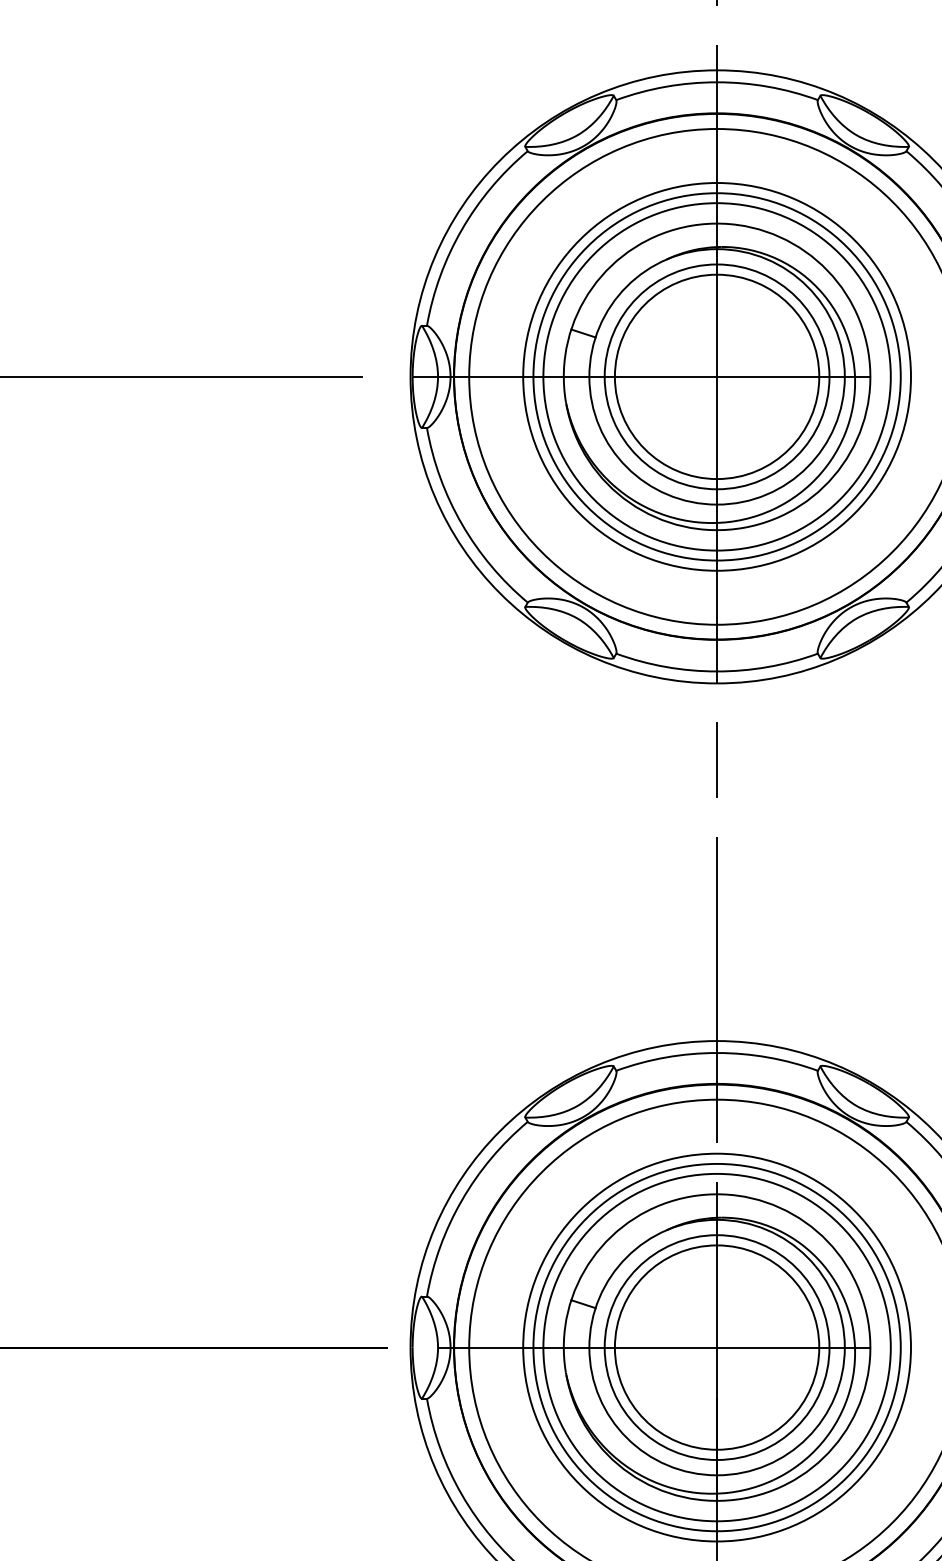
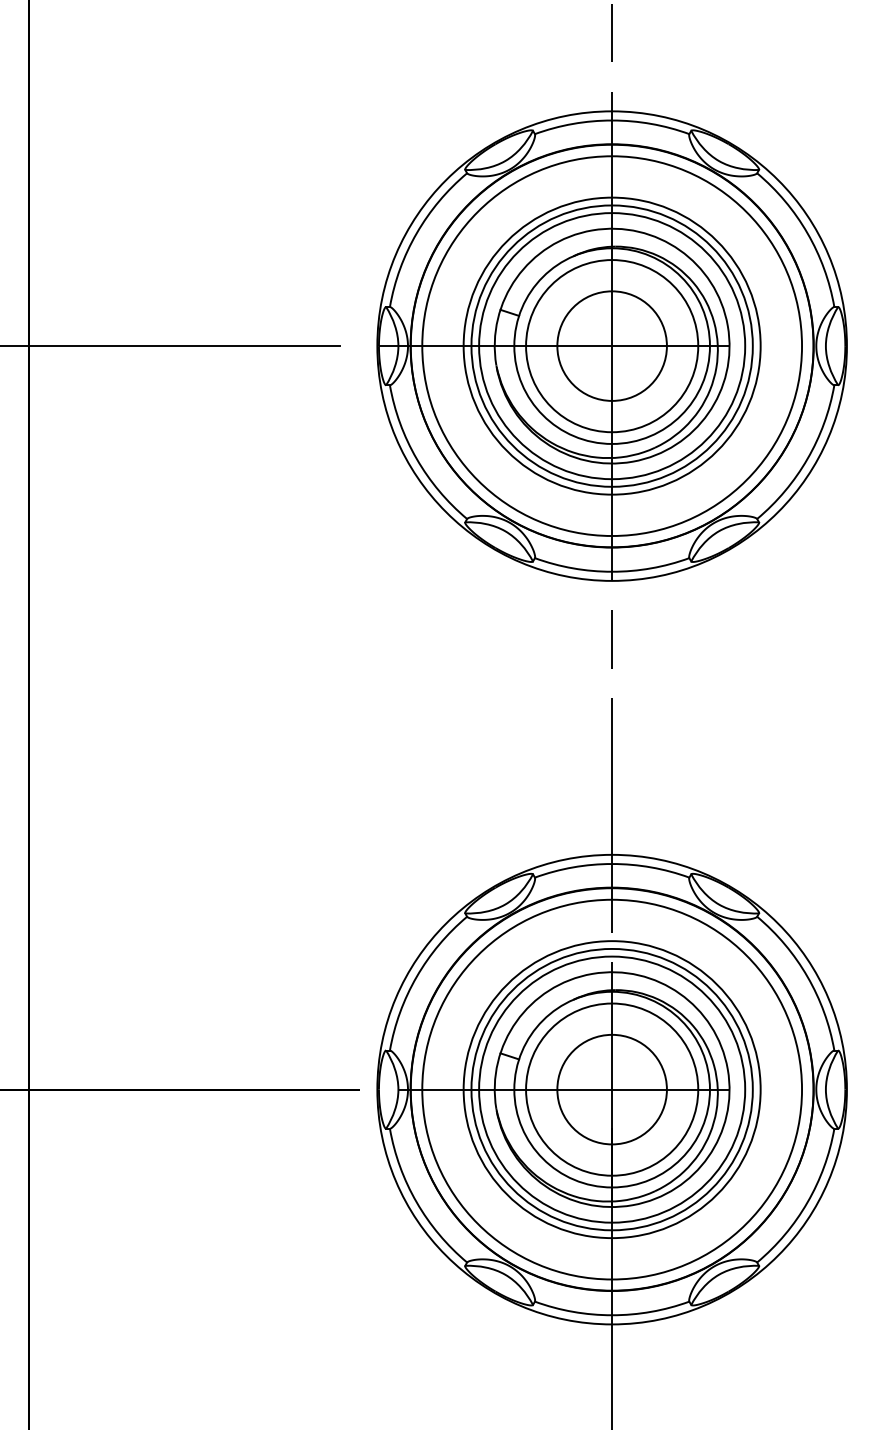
circle: (716, 376) -> (611, 345), size x0.7
circle: (716, 1347) -> (611, 1089), size x0.7

